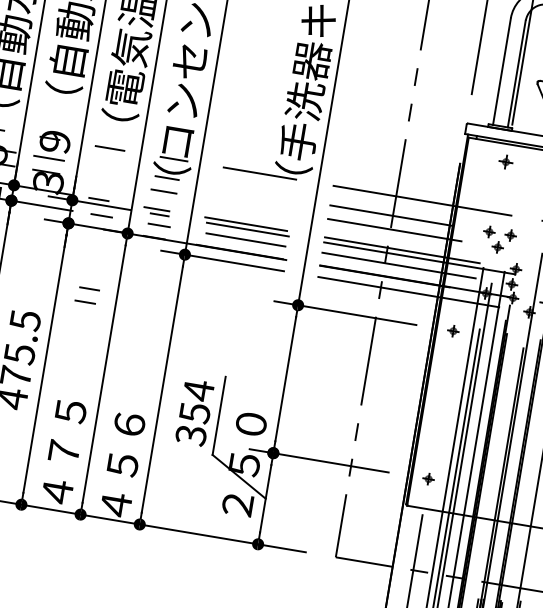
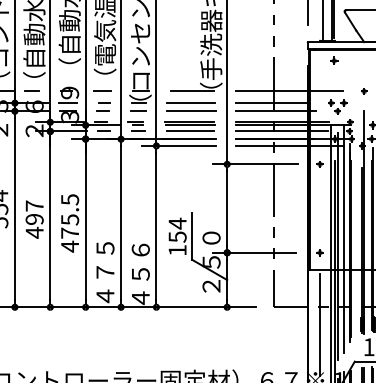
line: (255, 193) -> (191, 103), added
line: (253, 206) -> (191, 111), added
part: (87, 294) -> (103, 106), moved
text: (190, 435) -> (177, 250), 354 -> 154

